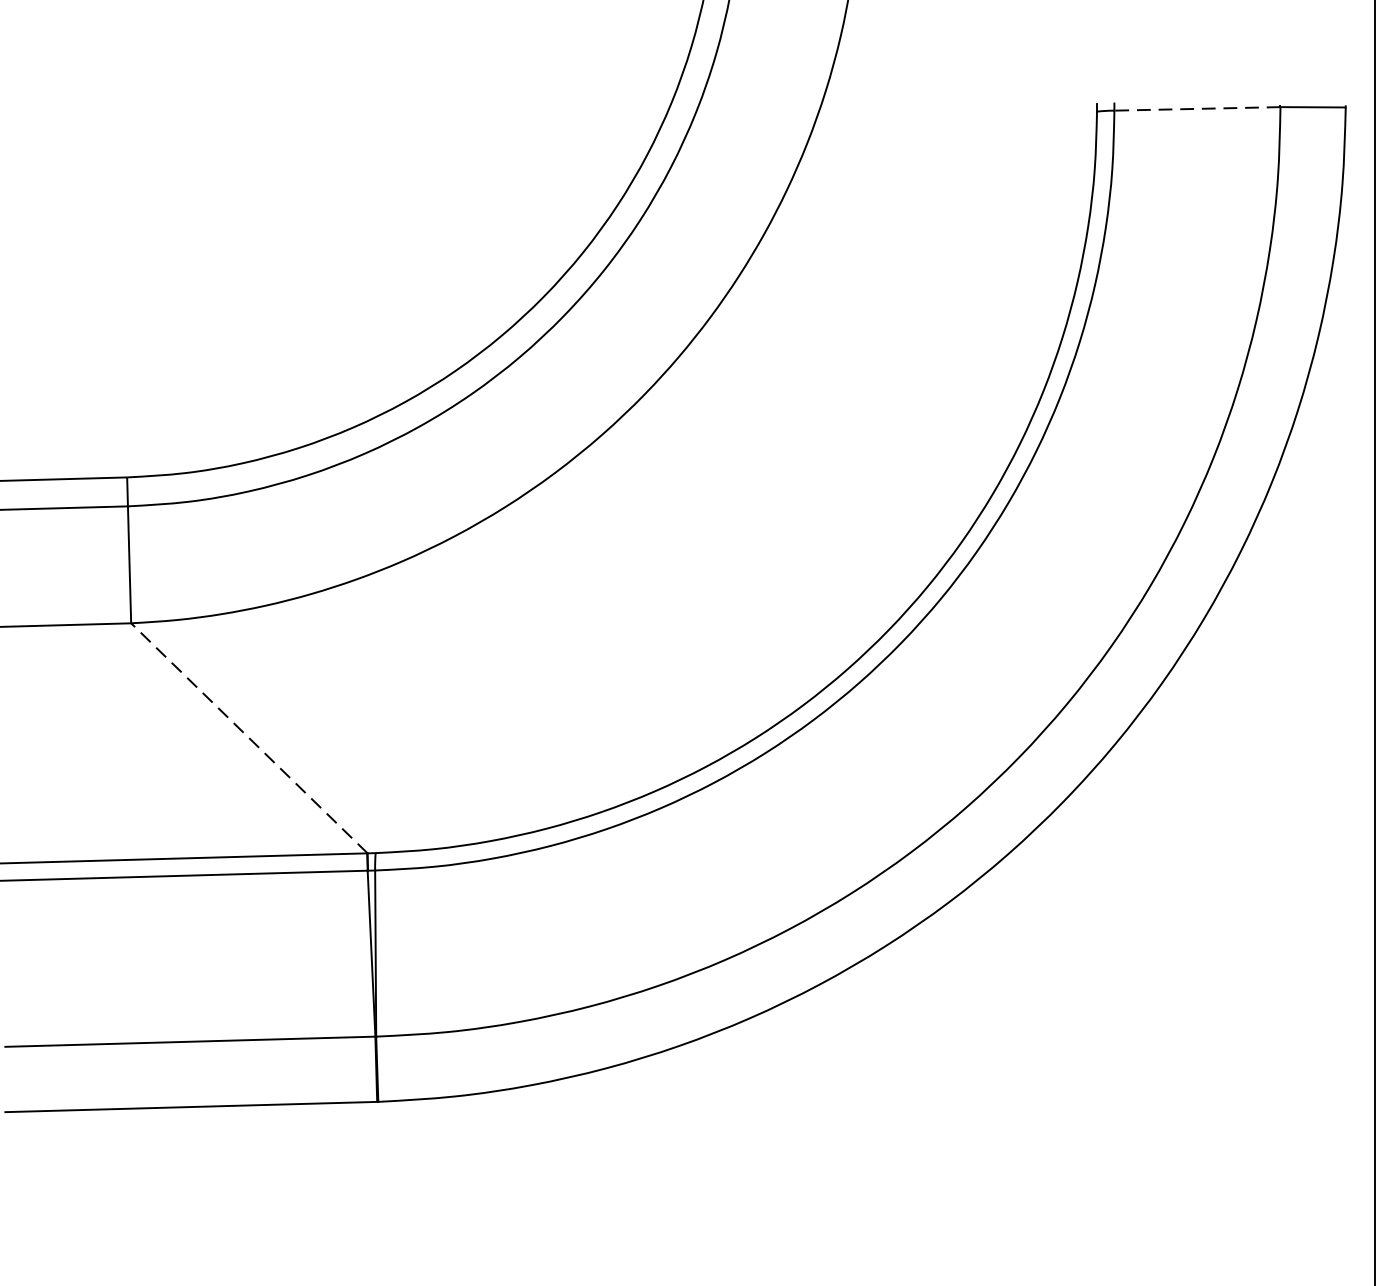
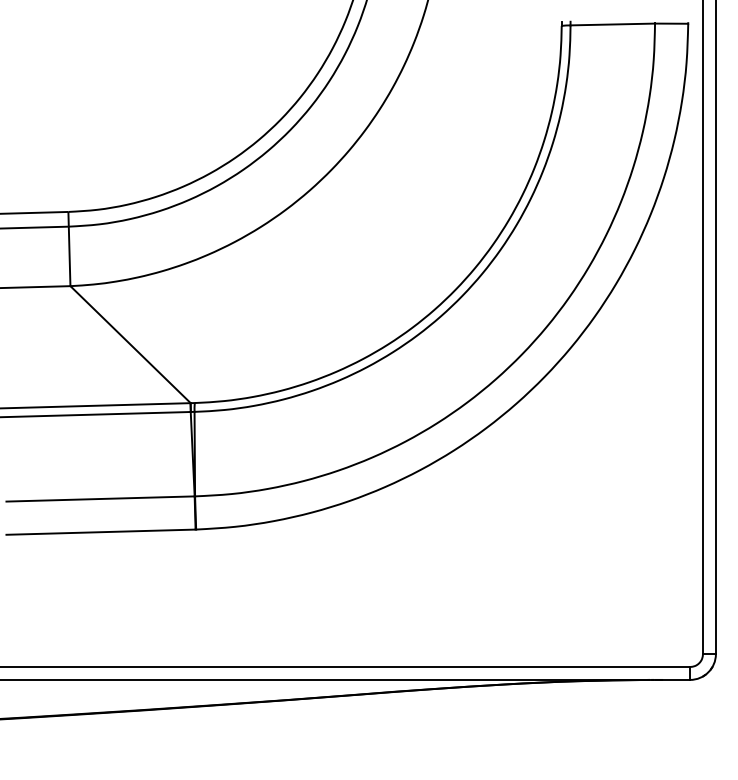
line: (1196, 108) -> (612, 24), dashed -> solid
line: (249, 738) -> (130, 344), dashed -> solid

